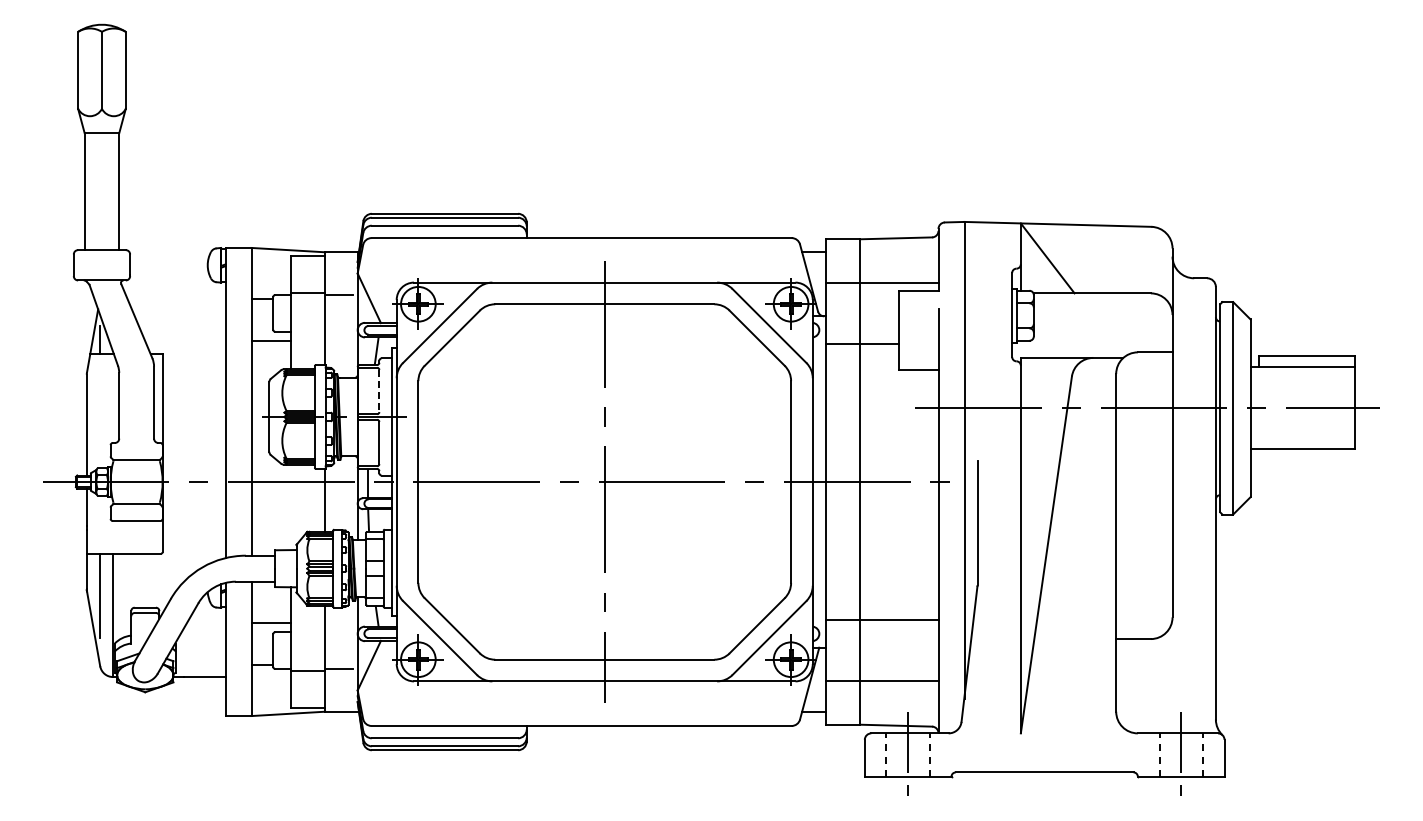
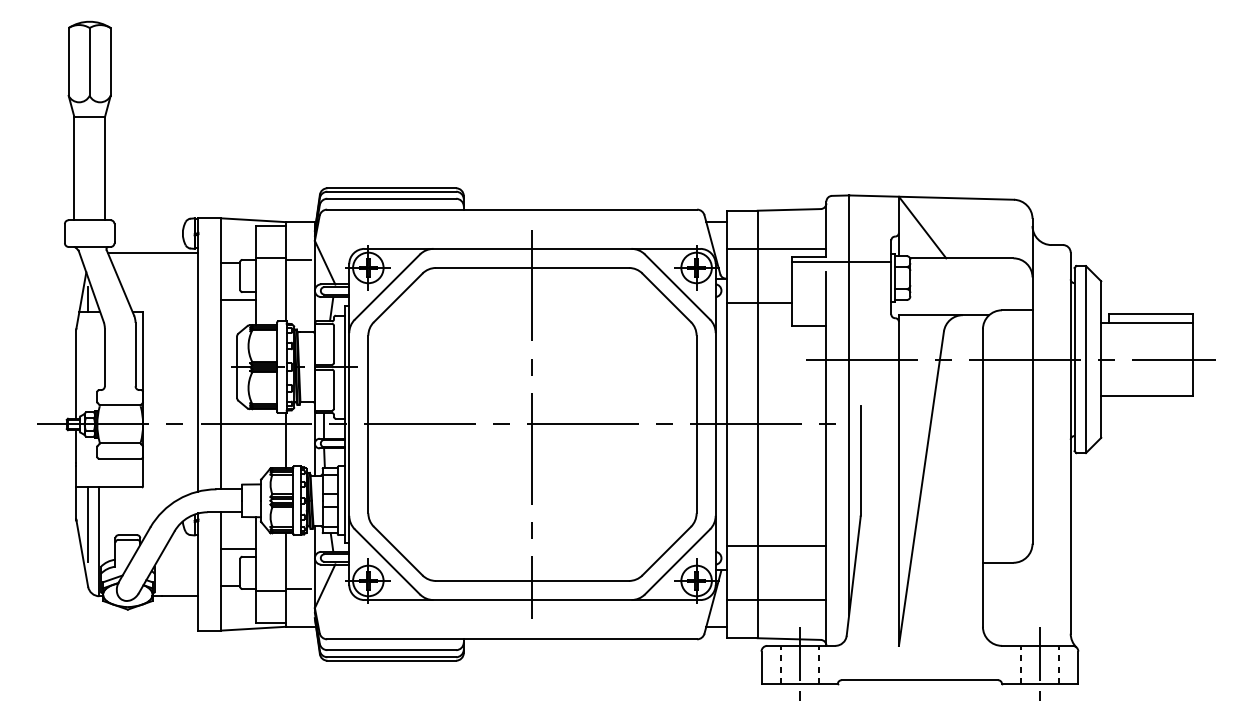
line: (173, 286) -> (152, 252), added
line: (955, 297) -> (841, 261), added
line: (379, 391) -> (334, 344), dashed -> solid

